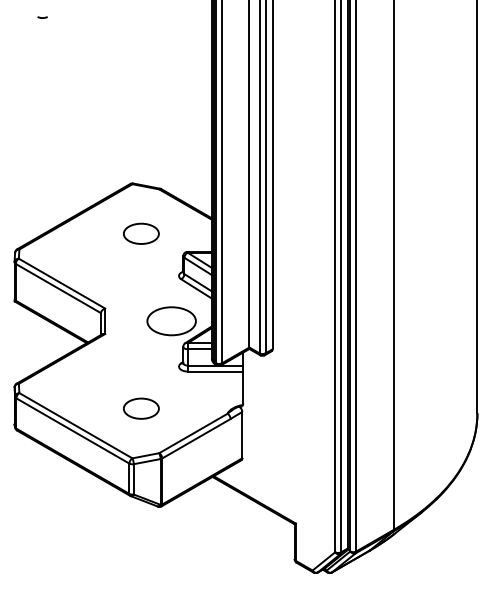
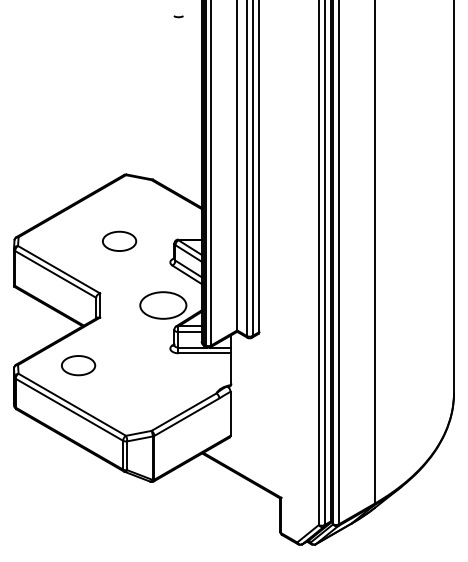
curve: (42, 17) -> (178, 16), moved
part: (141, 232) -> (119, 240), moved
part: (141, 408) -> (78, 365), moved

